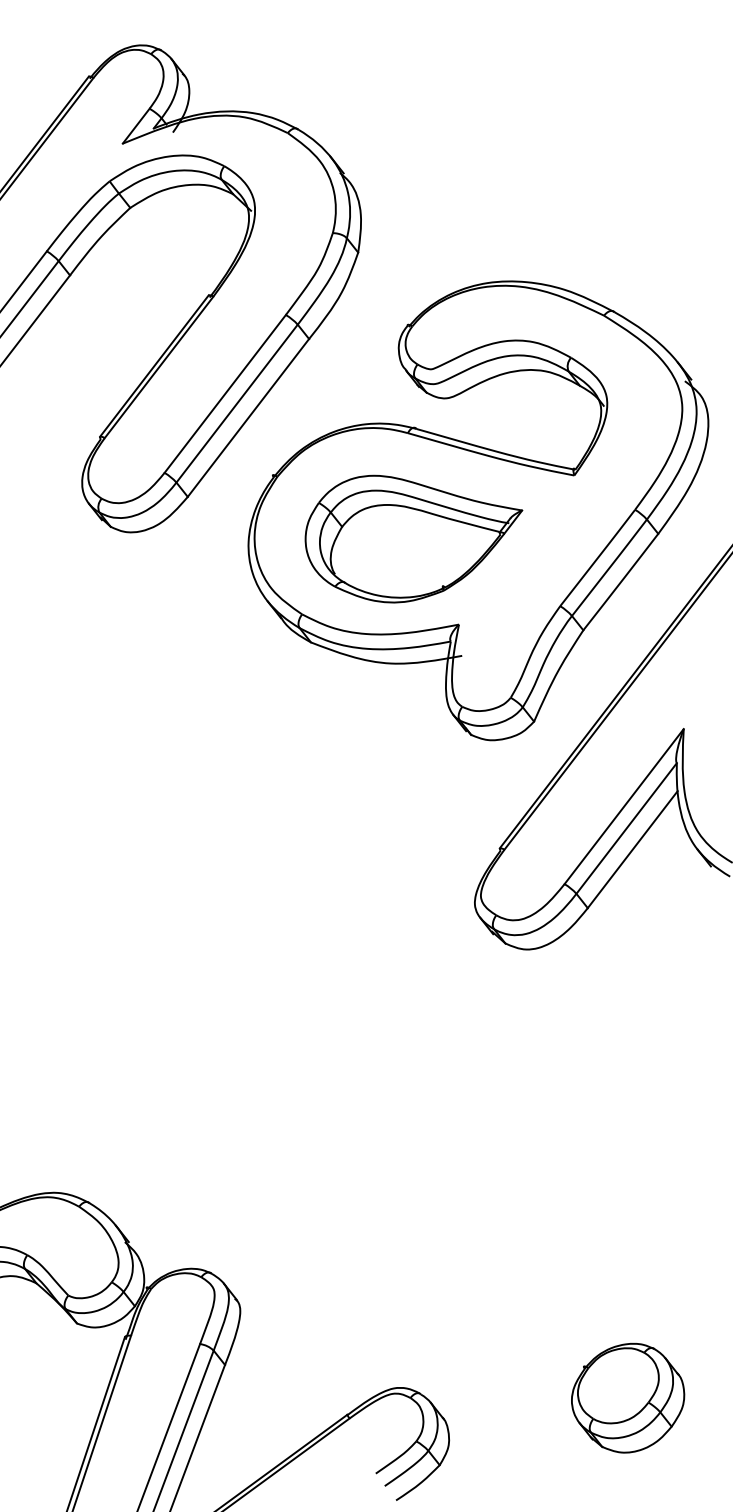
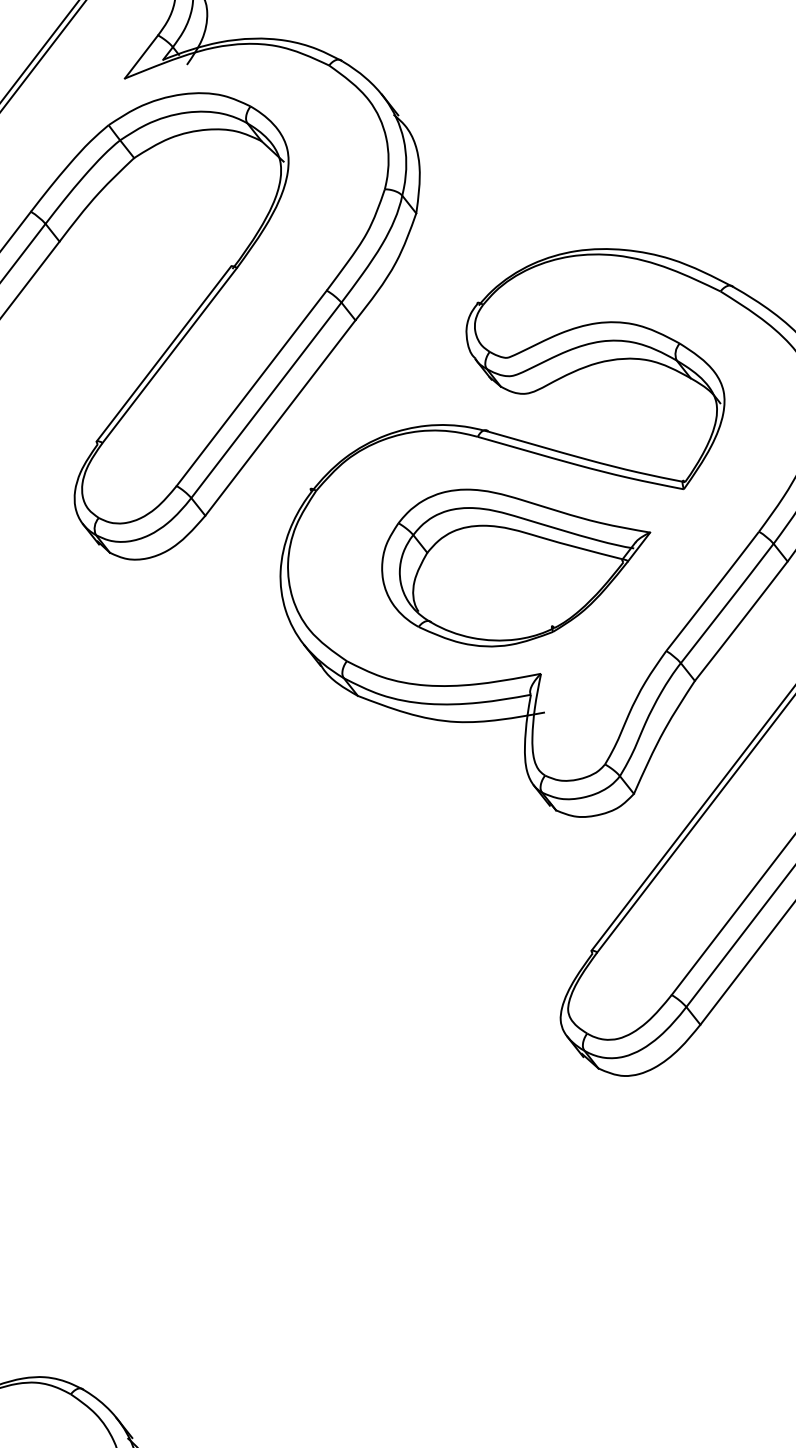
part: (413, 538) -> (515, 567), moved

